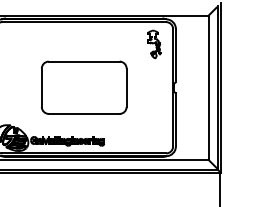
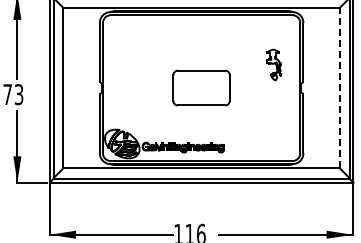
part: (154, 43) -> (274, 64), moved
part: (84, 87) -> (201, 87), size x0.6
line: (208, 87) -> (339, 87), solid -> dashed

